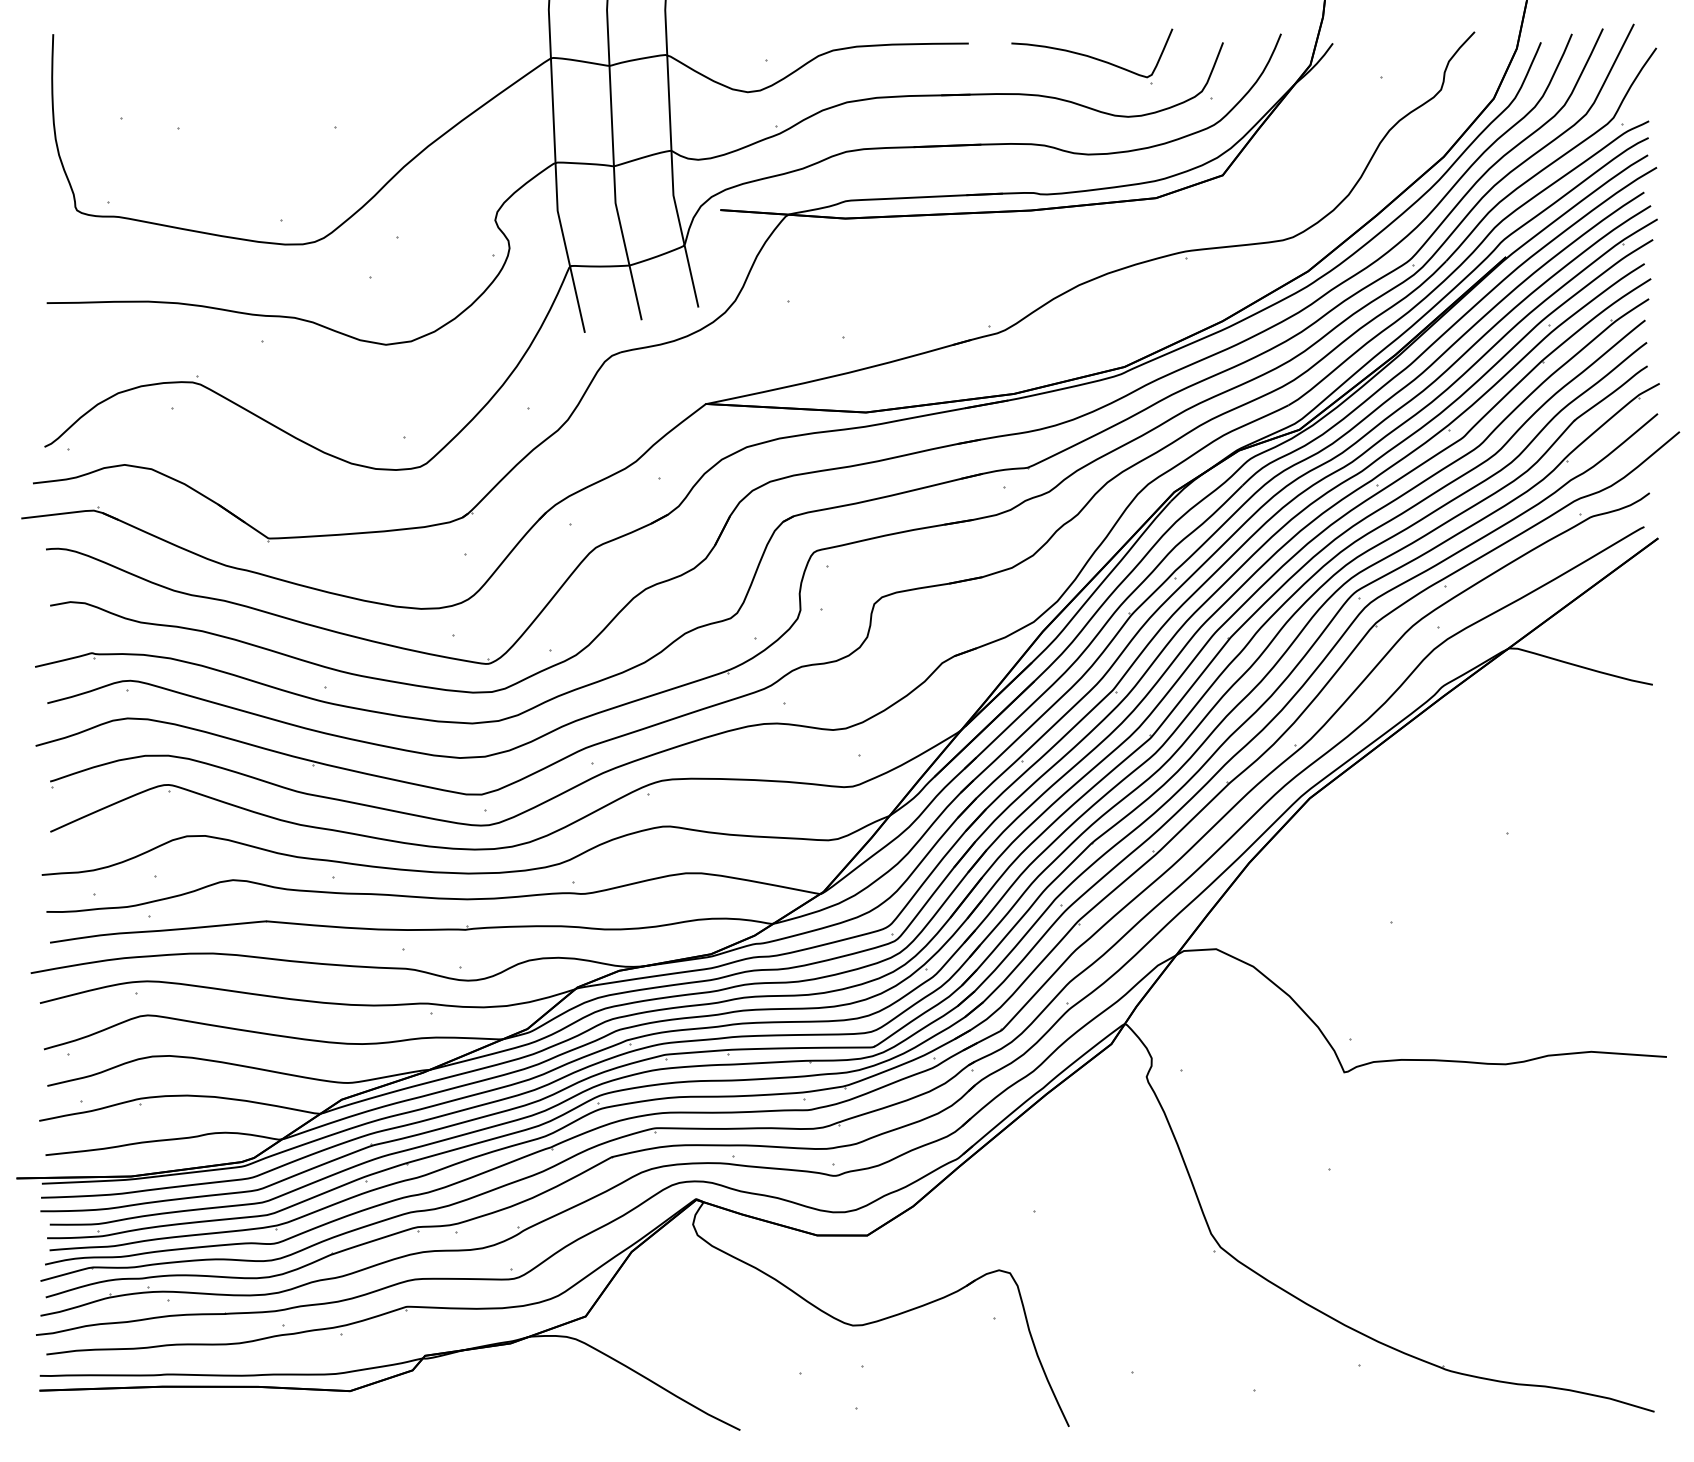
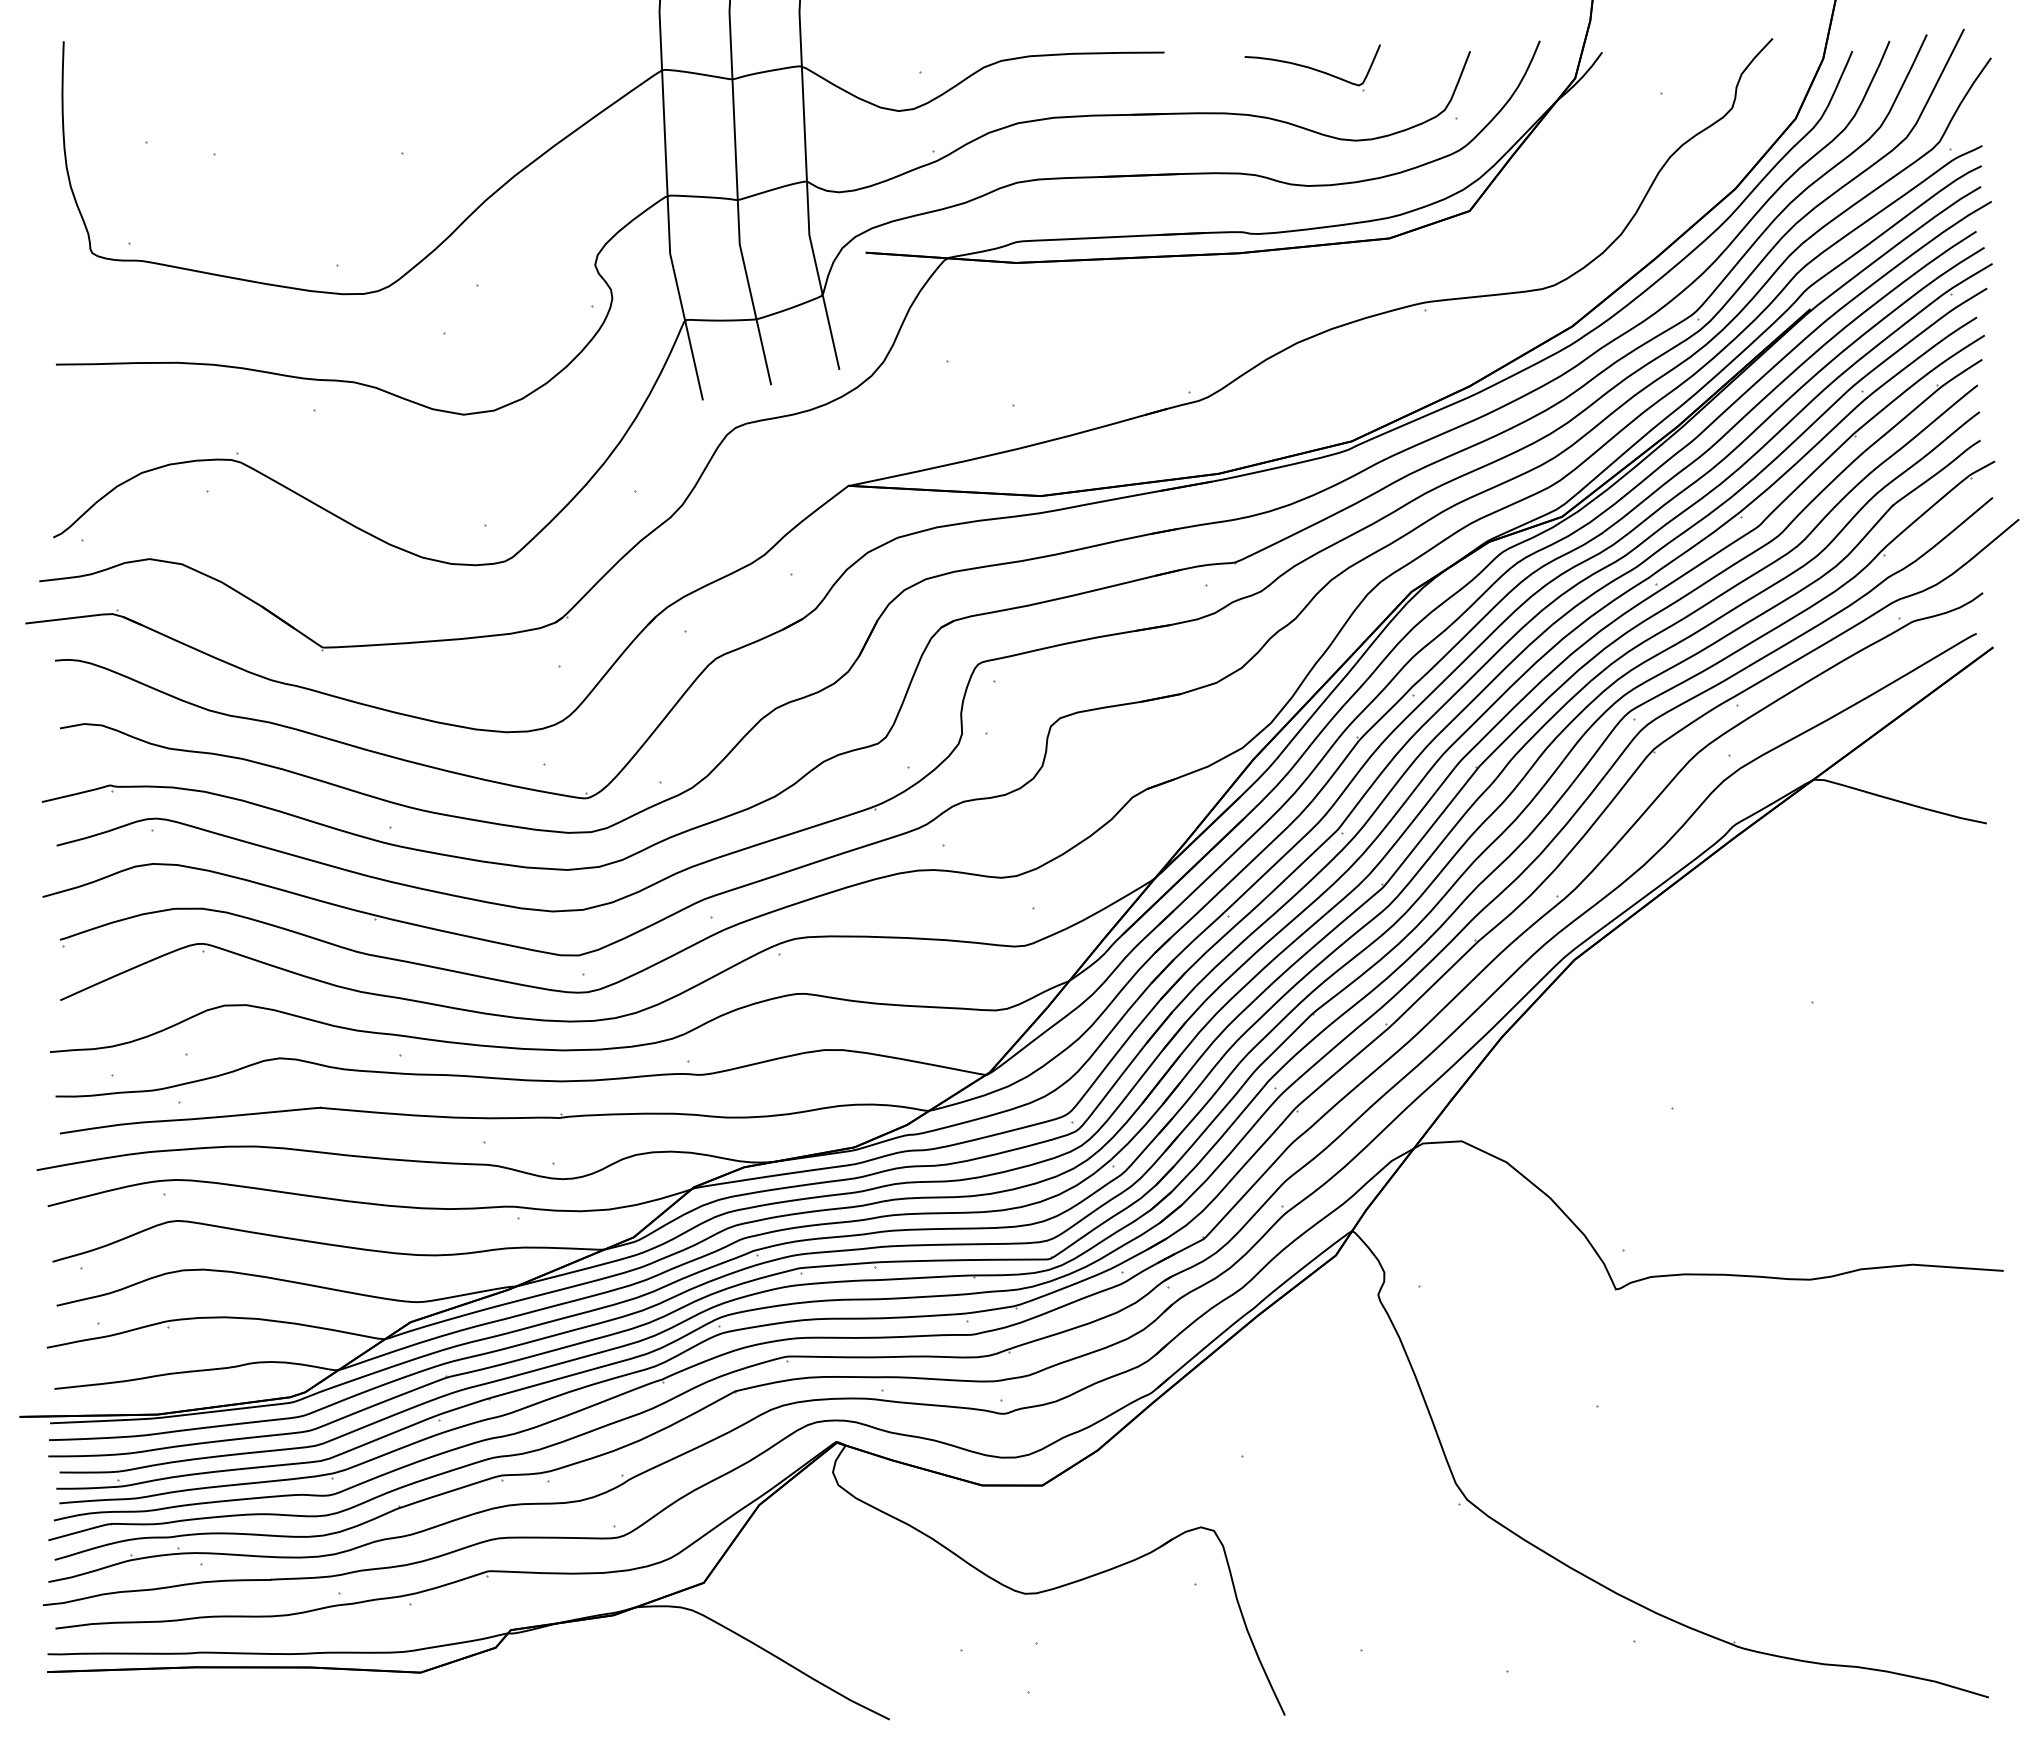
part: (1091, 55) -> (1312, 67), size x0.7

